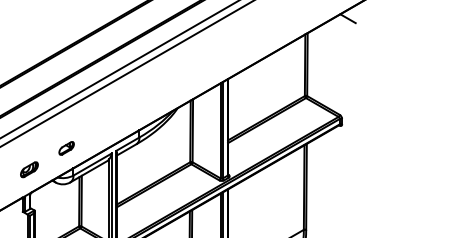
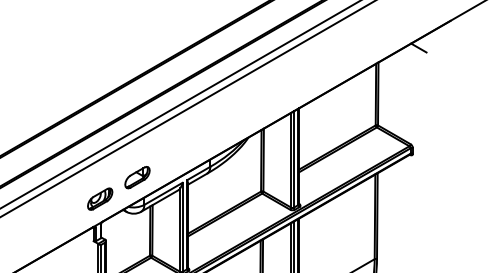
part: (66, 148) -> (137, 177), size x1.67
part: (29, 169) -> (100, 198), size x1.43

